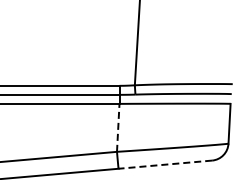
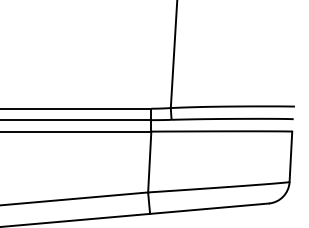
line: (118, 127) -> (150, 161), dashed -> solid
line: (165, 164) -> (209, 208), dashed -> solid

